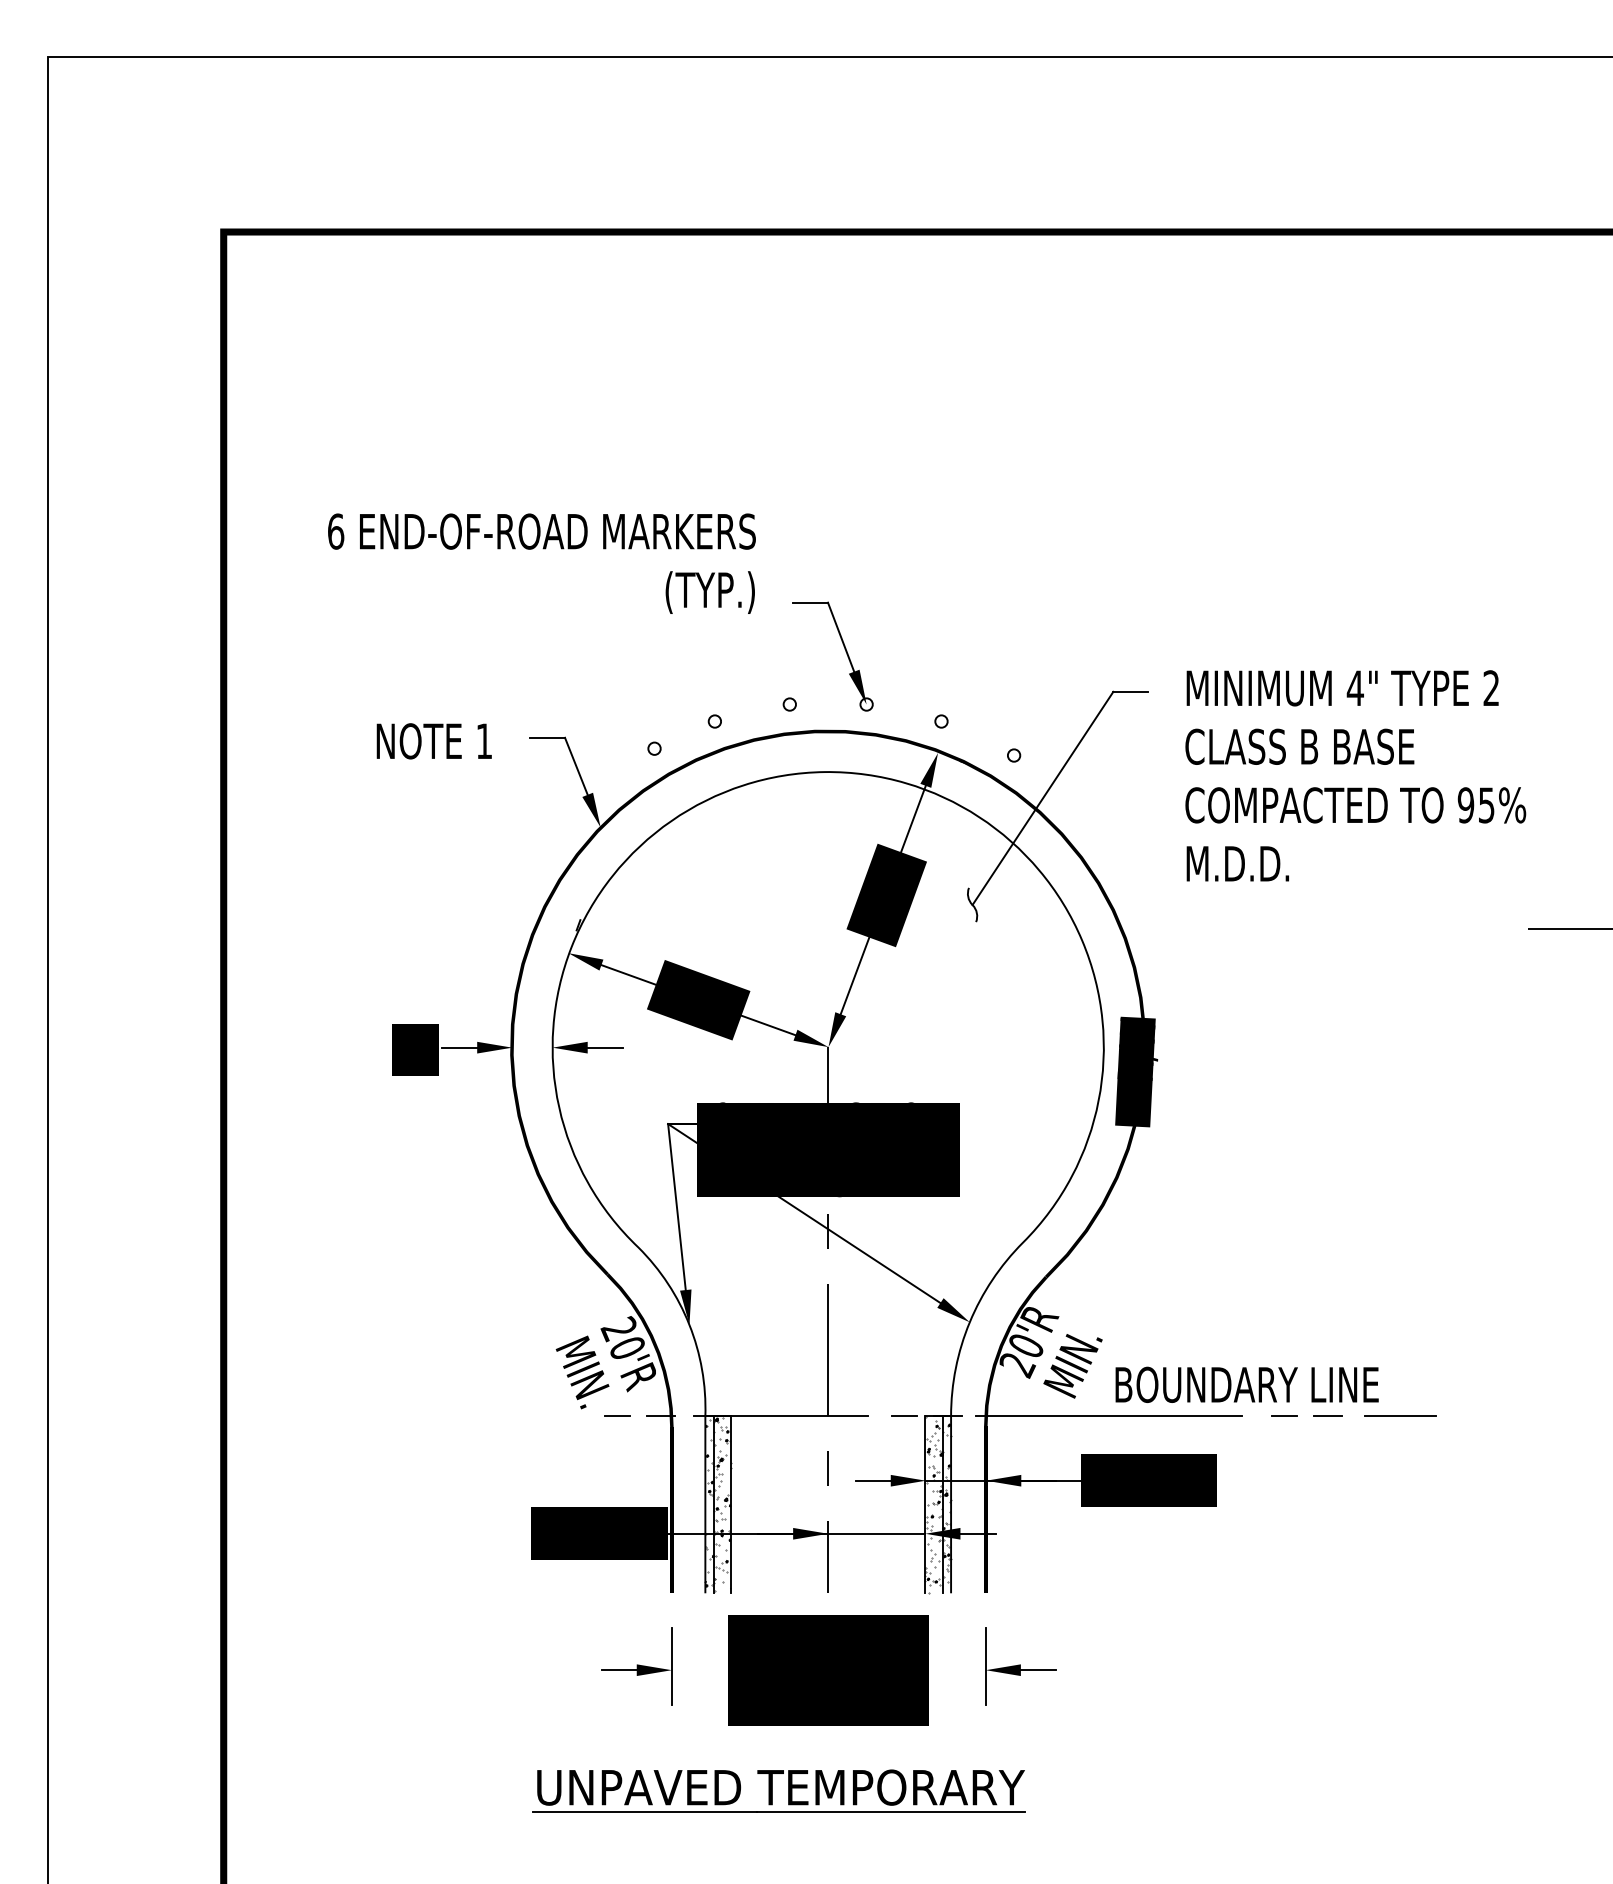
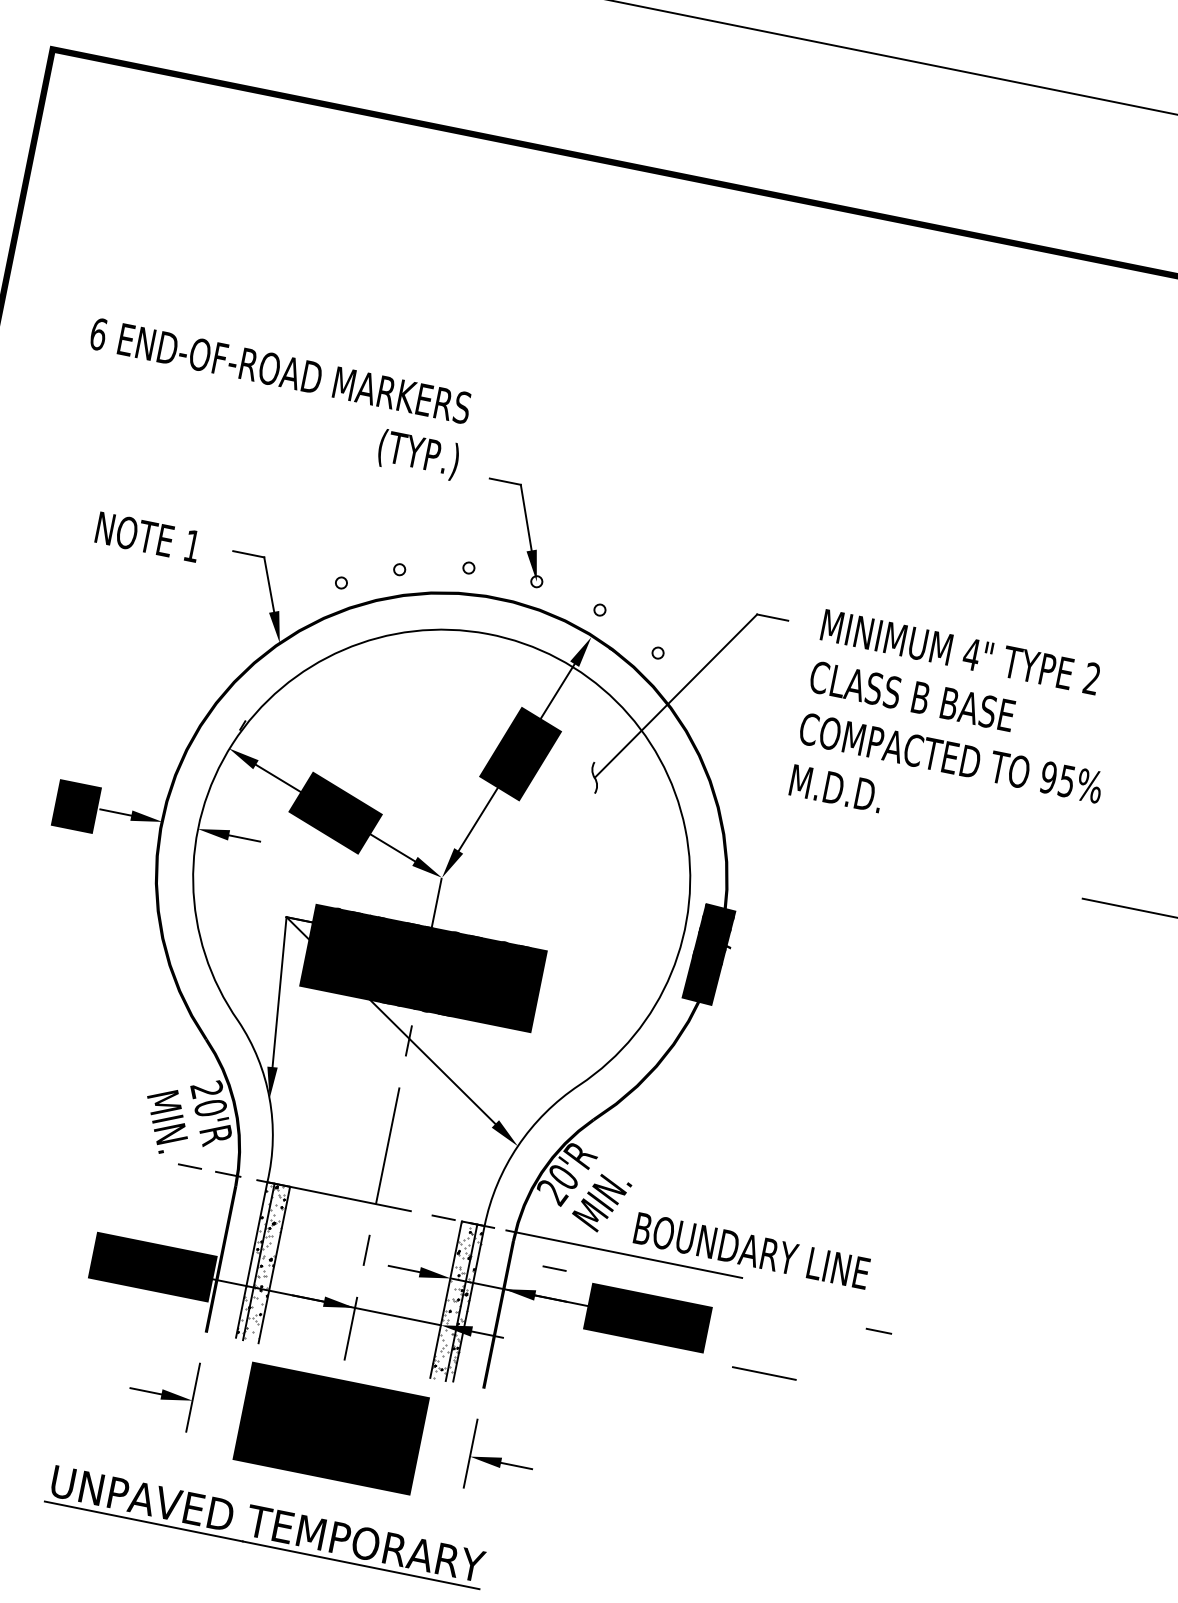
line: (1284, 1415) -> (554, 1267), moved
line: (1327, 1415) -> (878, 1330), moved
line: (1400, 1415) -> (764, 1372), moved

